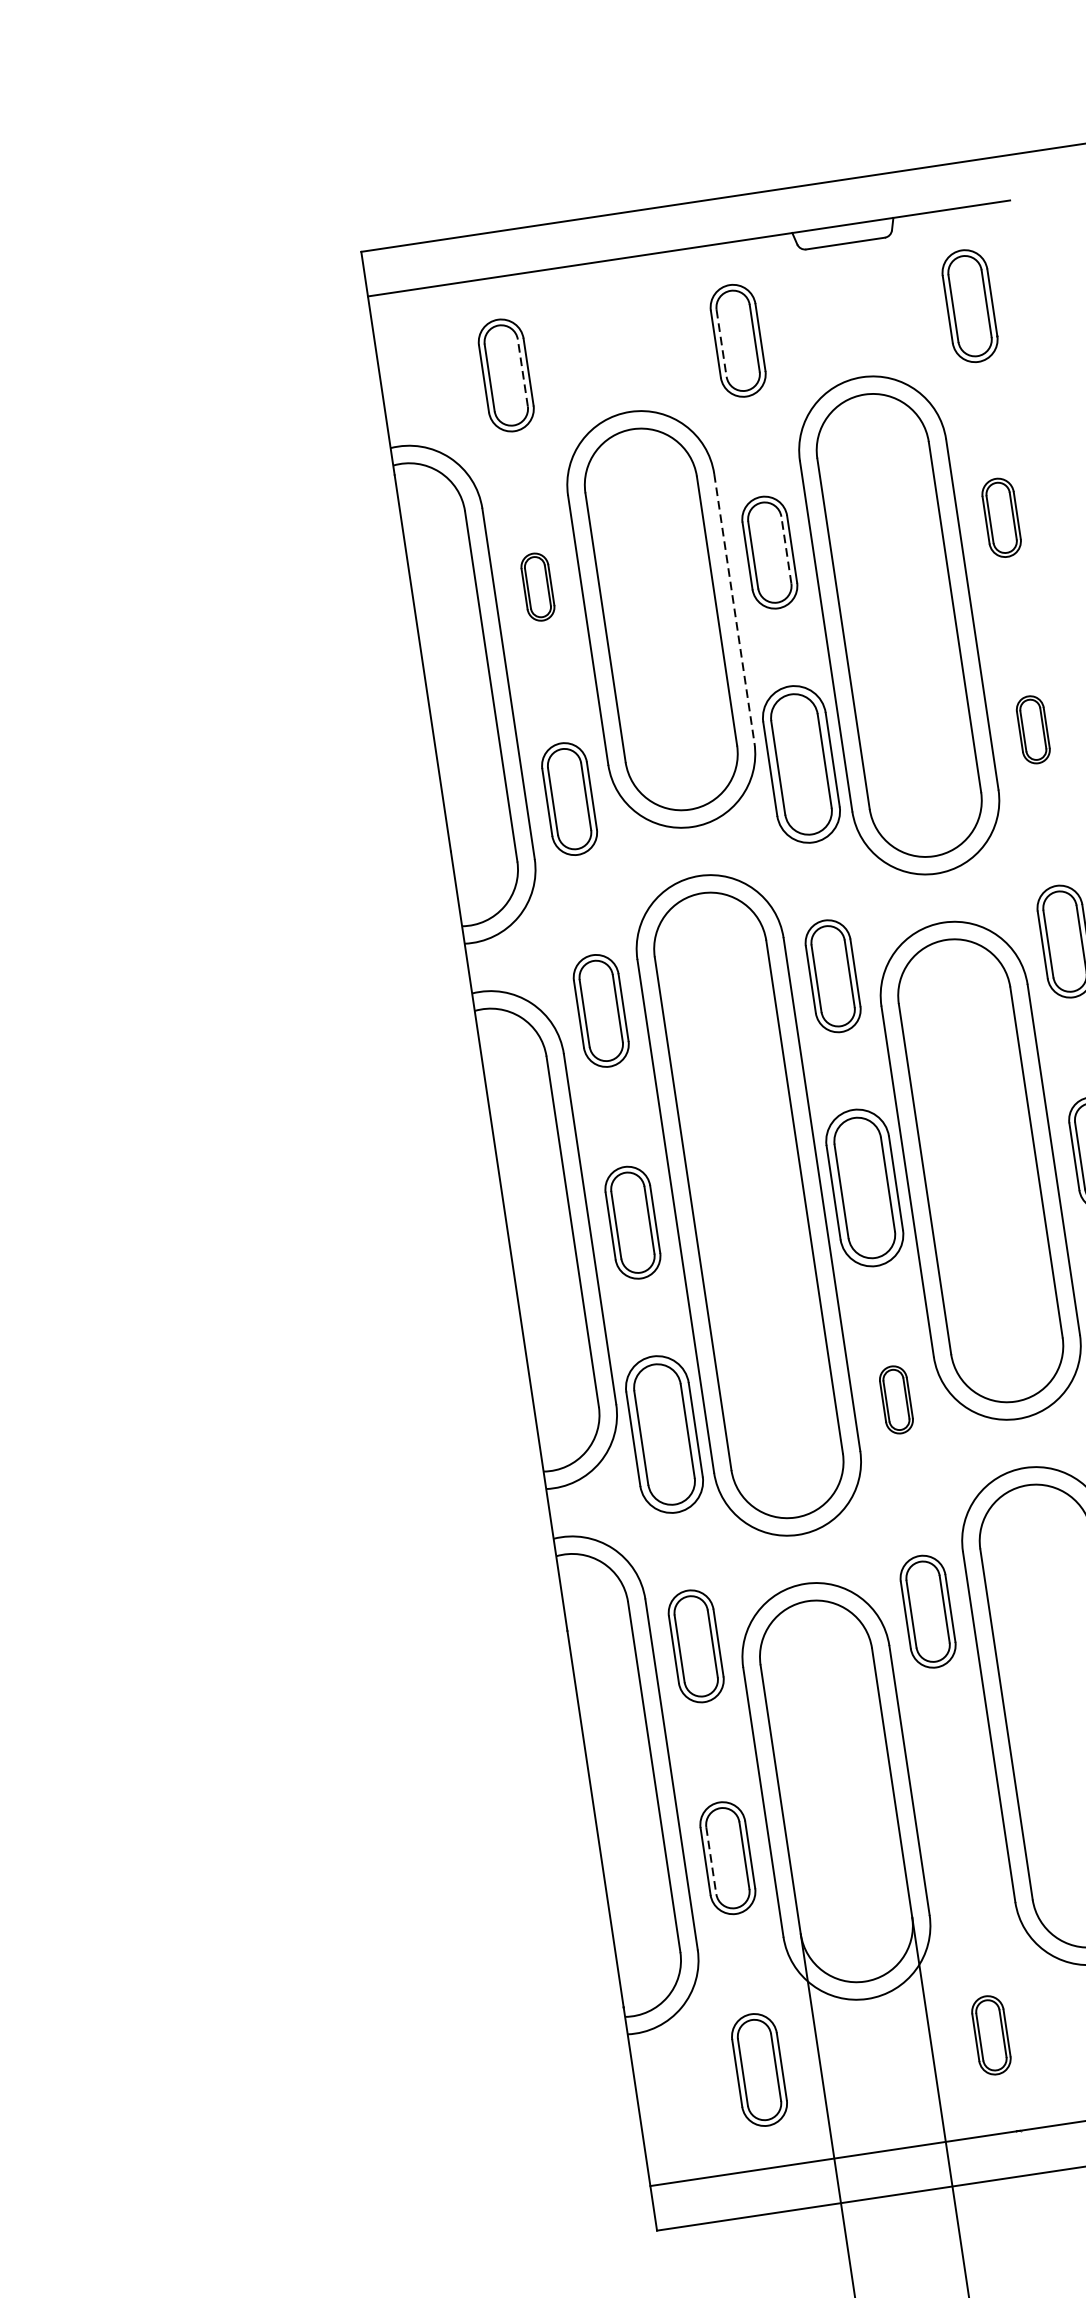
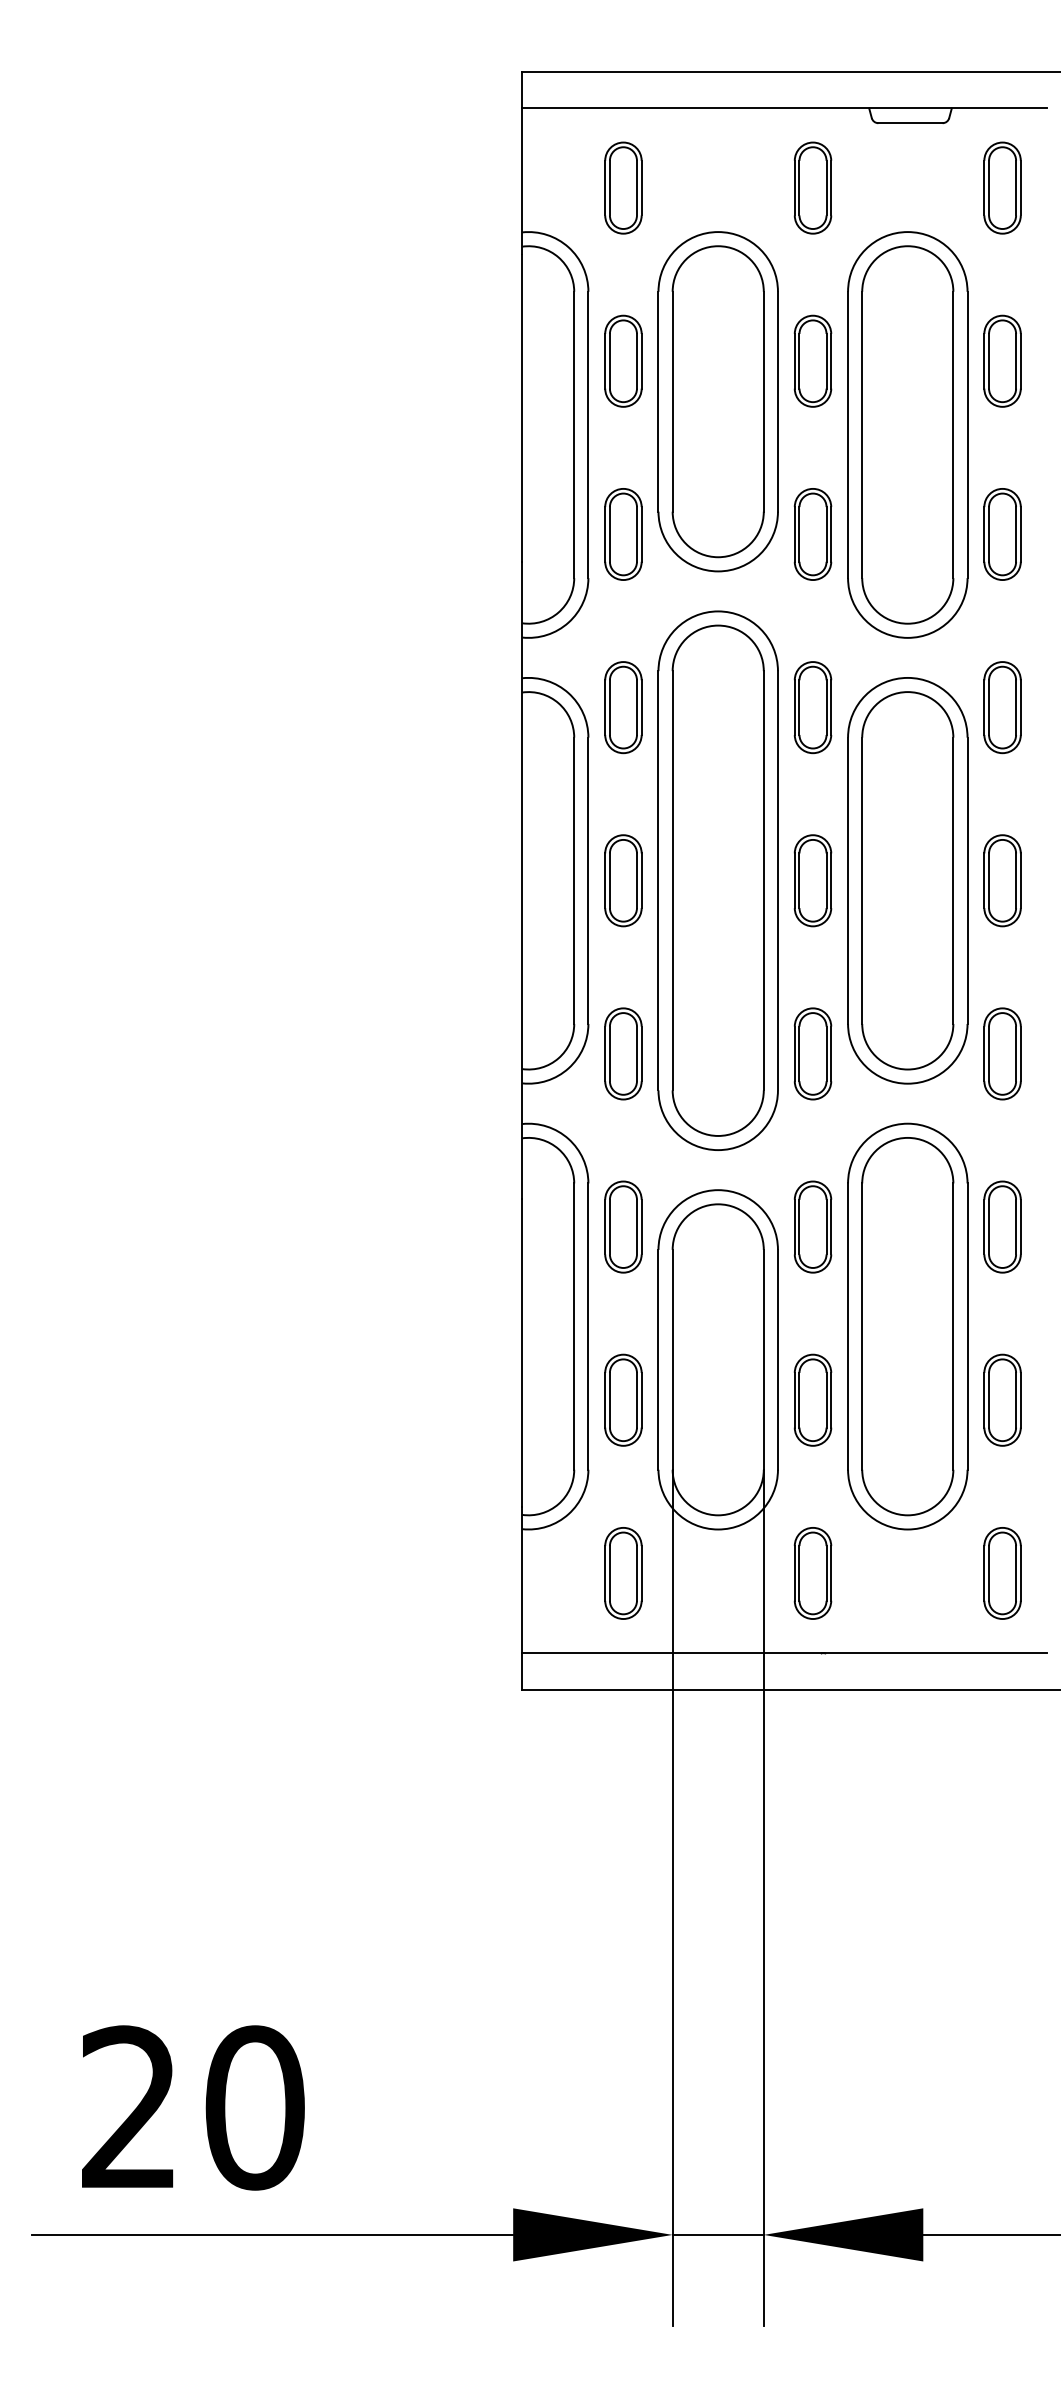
line: (721, 343) -> (799, 188), dashed -> solid
line: (522, 372) -> (636, 187), dashed -> solid
part: (1001, 517) -> (1002, 360), size x1.43
line: (786, 549) -> (826, 360), dashed -> solid
part: (537, 586) -> (623, 360), size x1.67
line: (733, 608) -> (777, 401), dashed -> solid
part: (1033, 729) -> (1002, 534), size x1.67
part: (800, 764) -> (812, 534), size x0.71
part: (864, 1187) -> (812, 880), size x0.71
part: (895, 1399) -> (812, 1053), size x1.67
part: (664, 1434) -> (623, 1053), size x0.71
part: (959, 1822) -> (812, 1399), added
line: (710, 1861) -> (609, 1400), dashed -> solid
part: (990, 2035) -> (812, 1573), size x1.43

